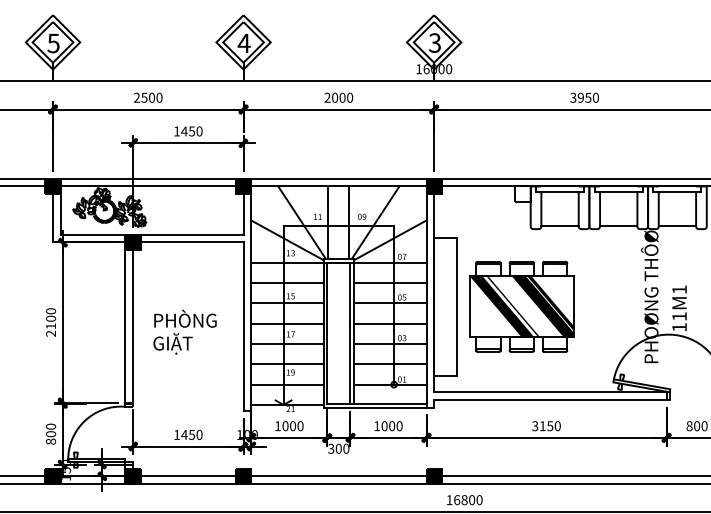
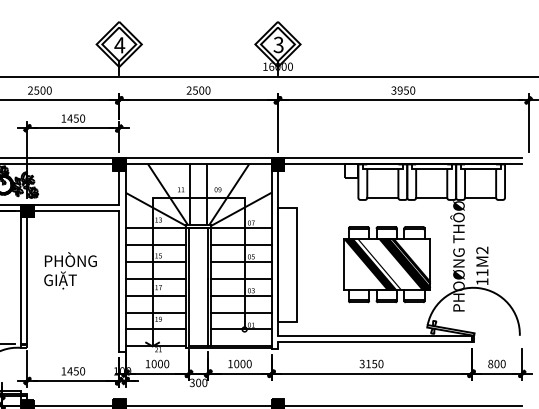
text: (335, 97) -> (195, 90), 2000 -> 2500
text: (679, 289) -> (482, 250), 11M1 -> 11M2
part: (521, 306) -> (386, 264), moved
text: (184, 331) -> (70, 270), moved

